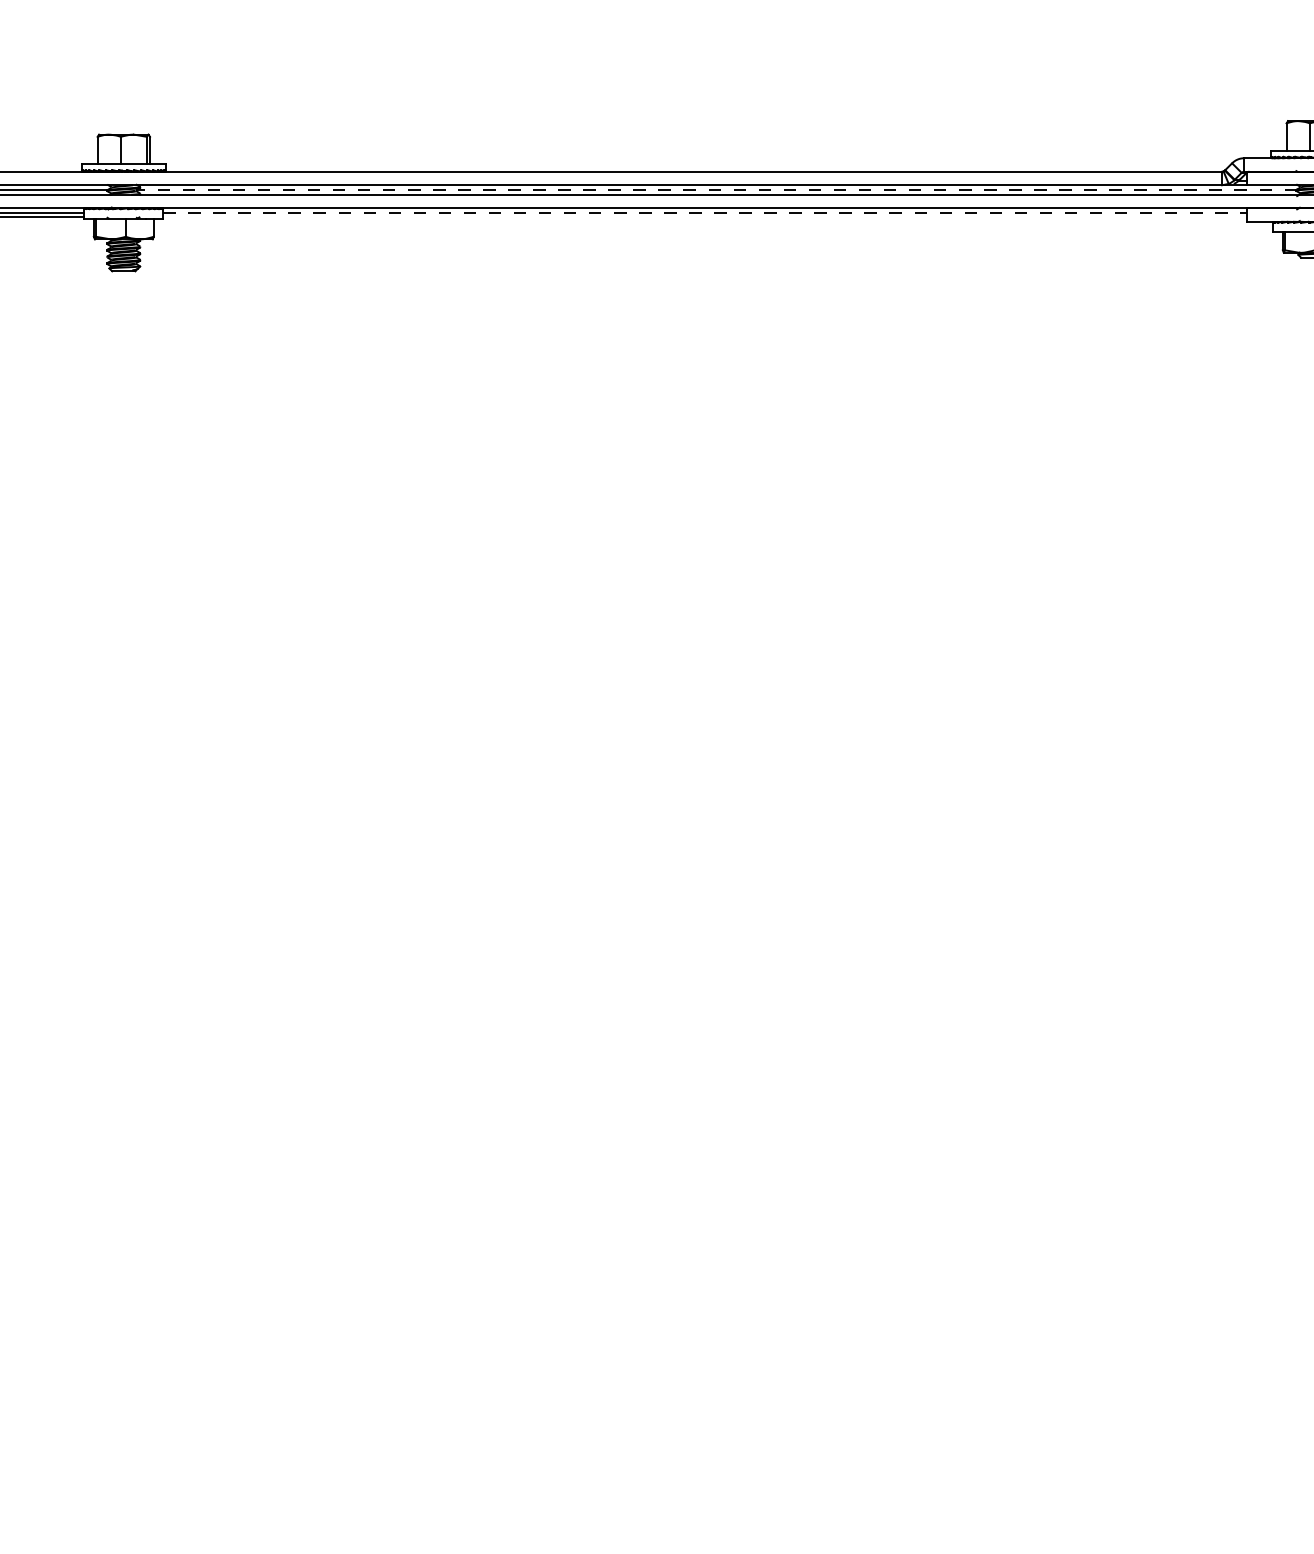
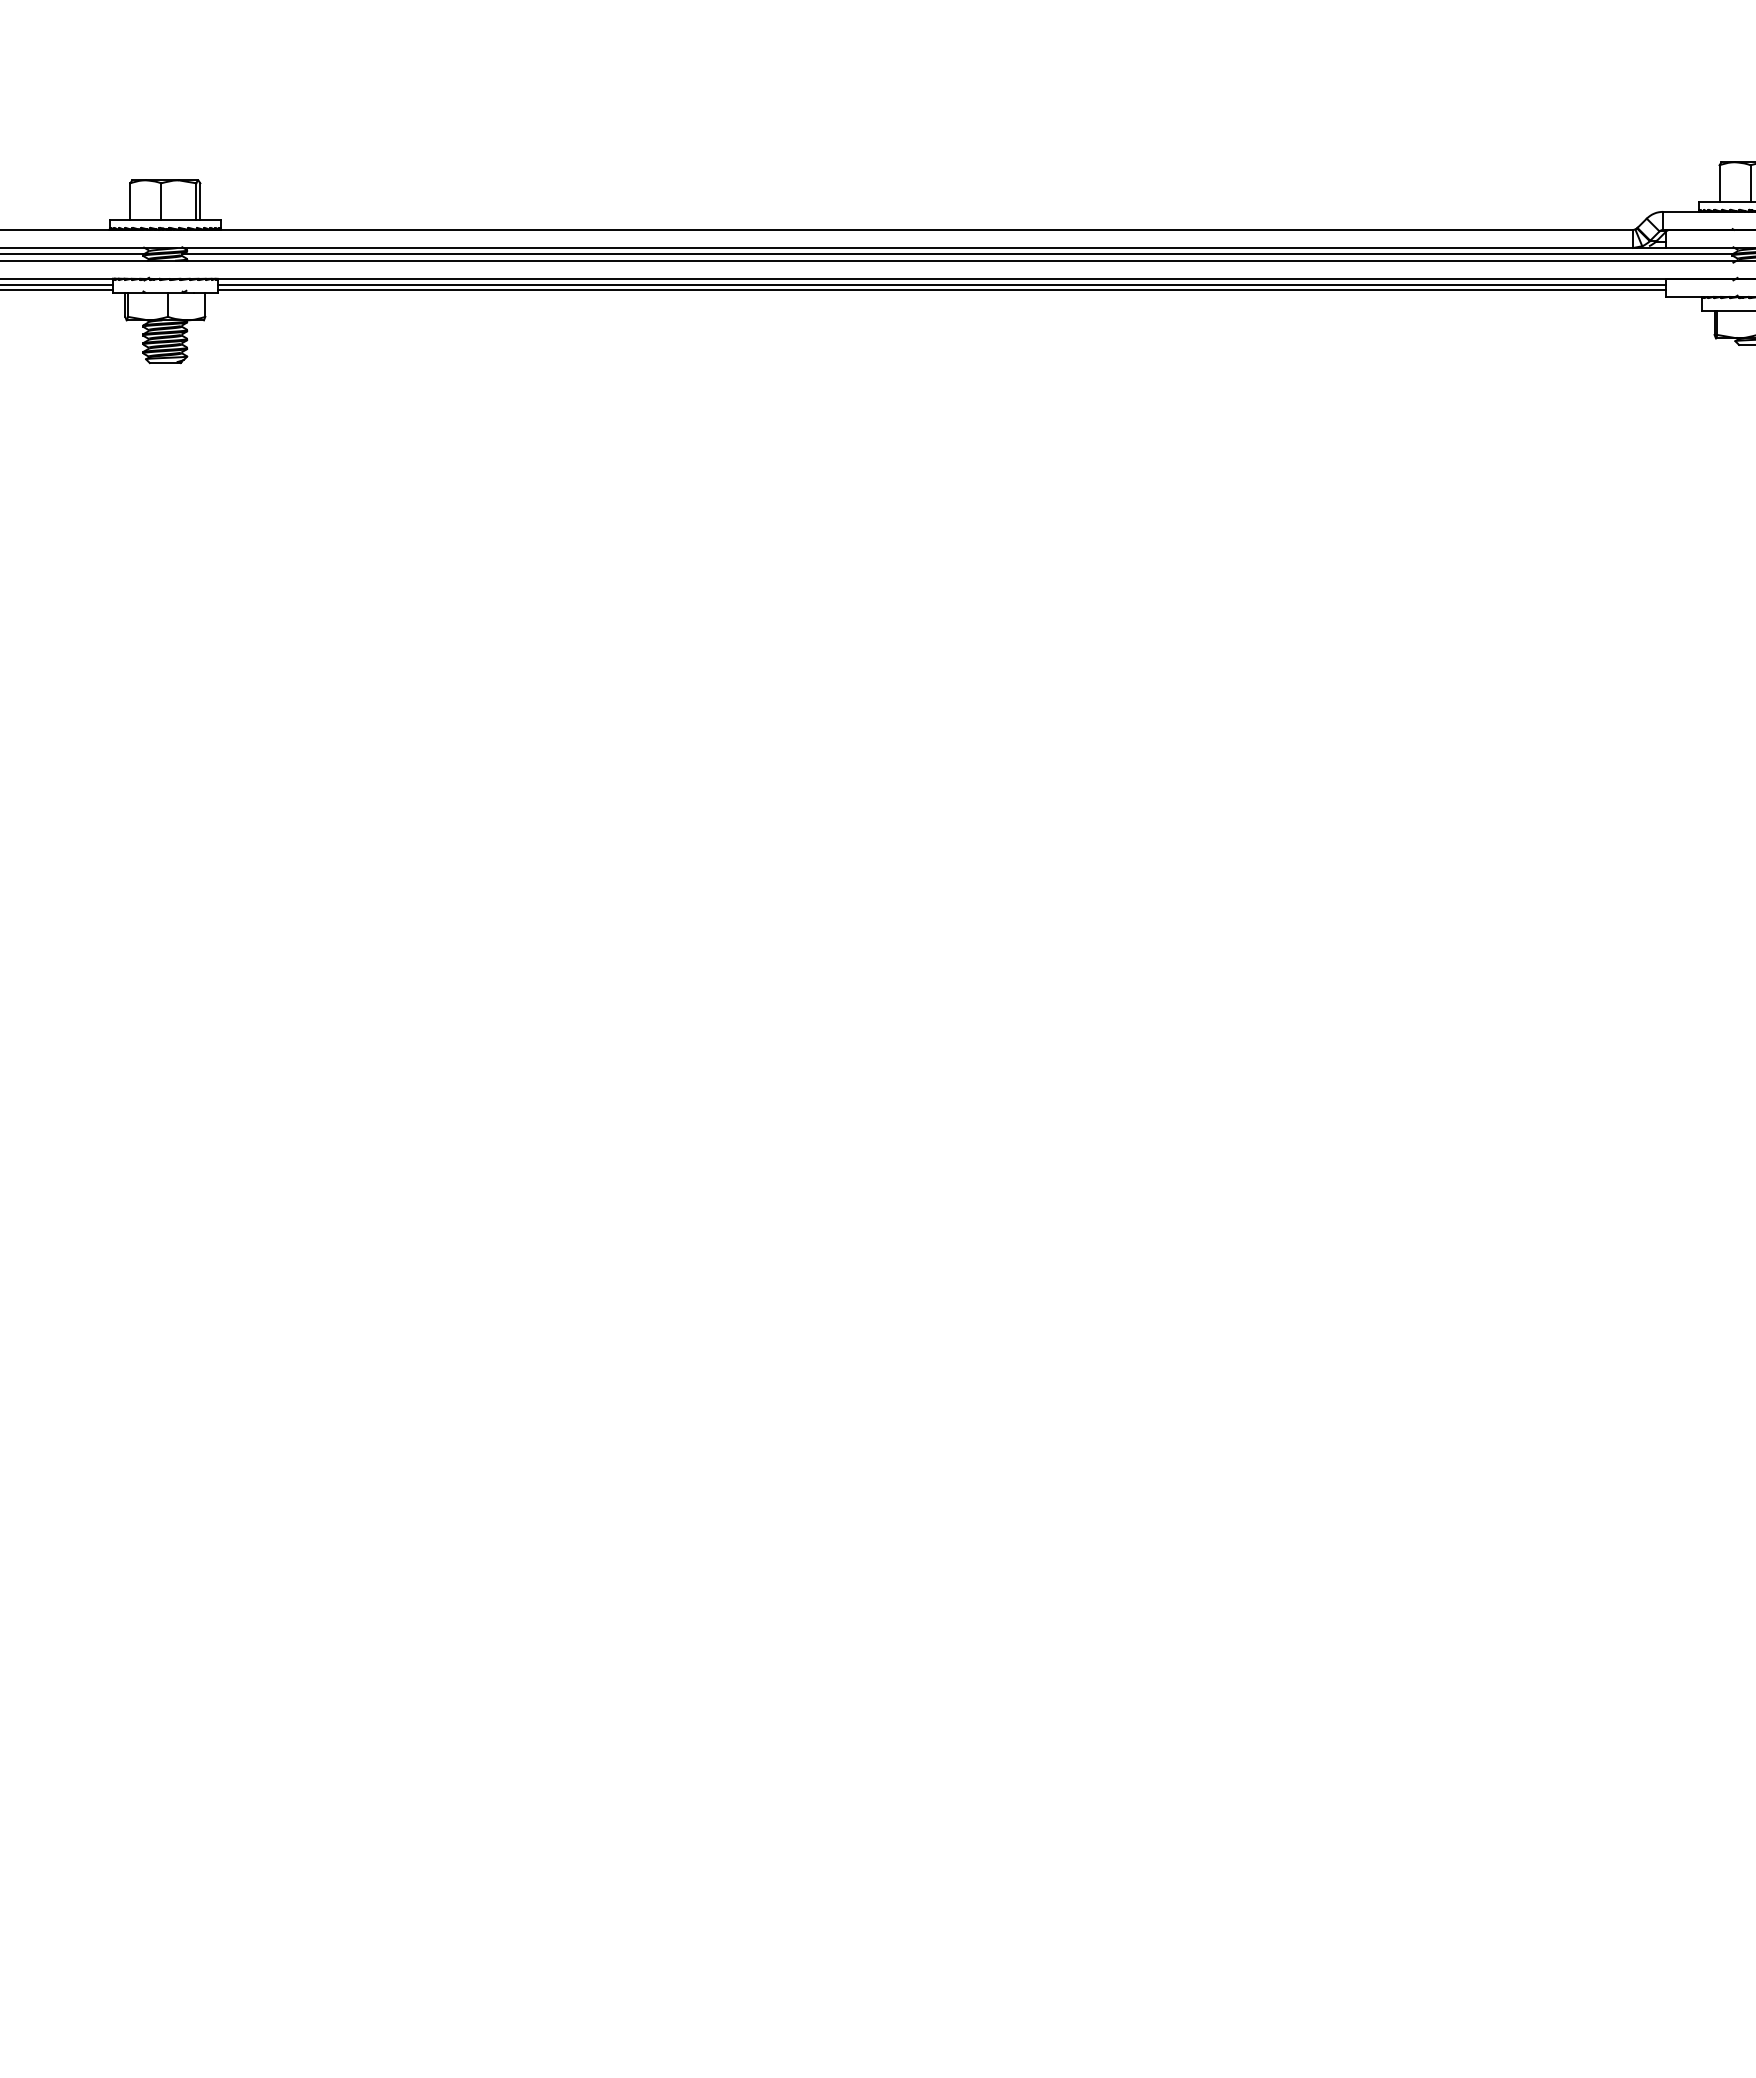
line: (716, 190) -> (957, 254), dashed -> solid
line: (705, 212) -> (942, 284), dashed -> solid
line: (704, 217) -> (941, 290), added

